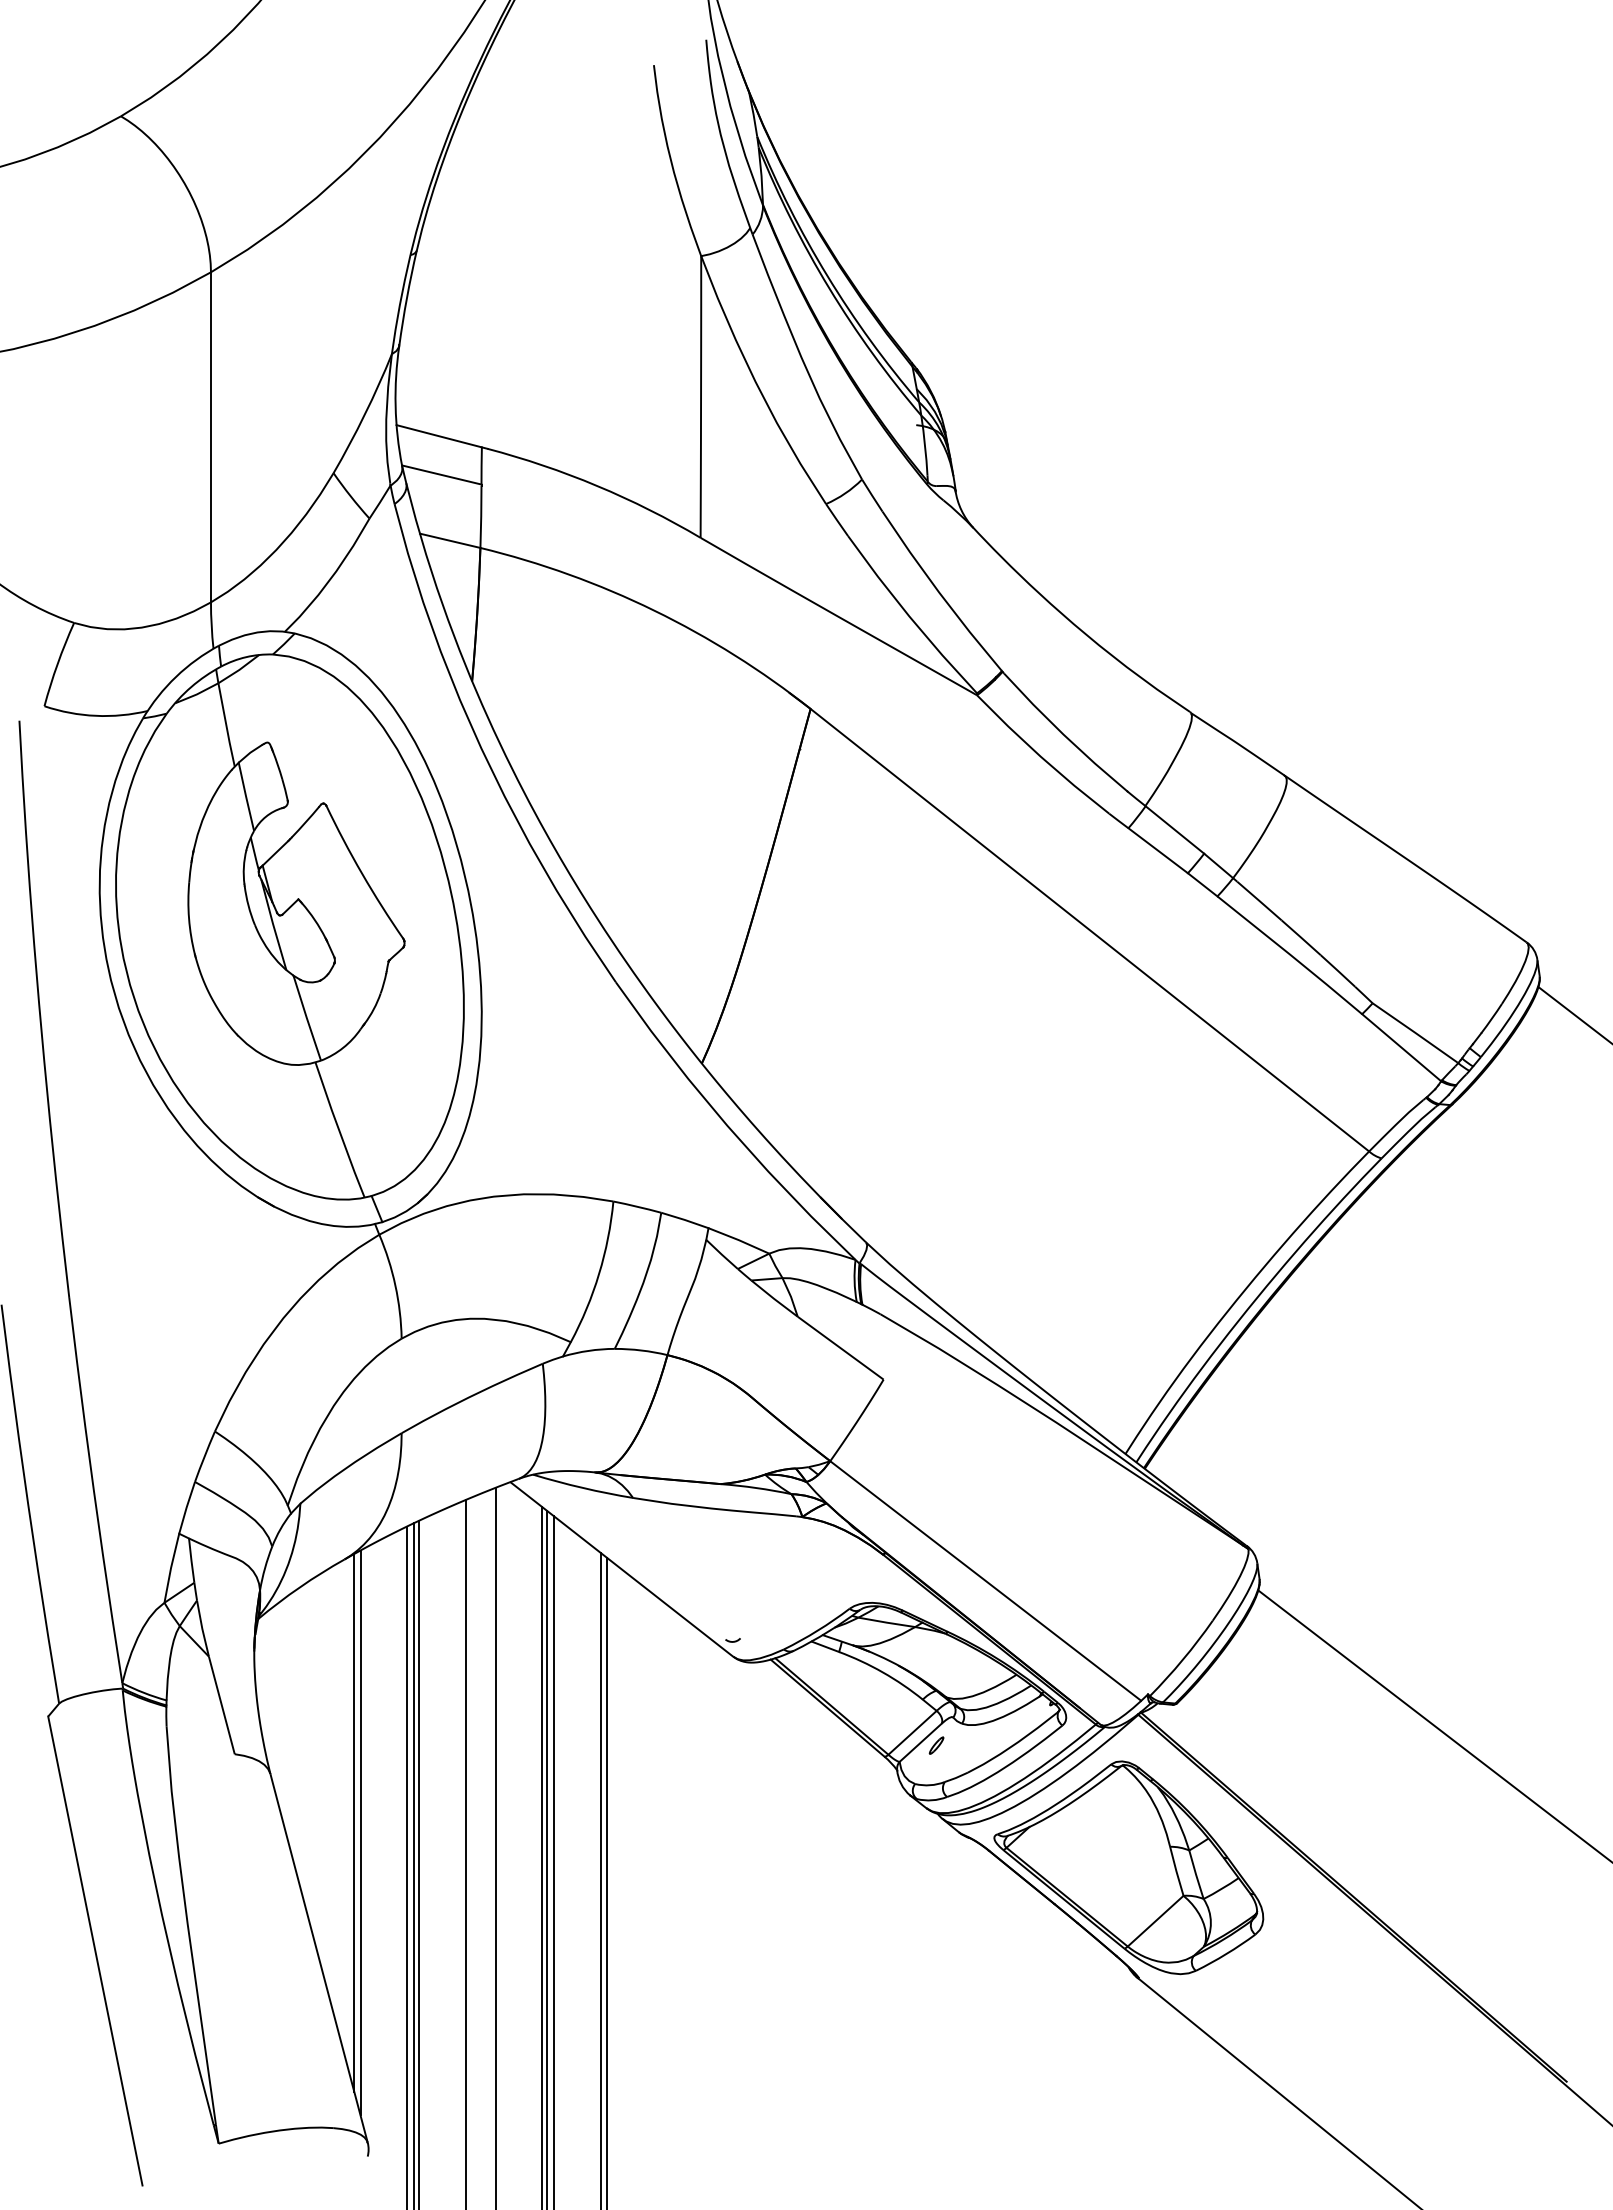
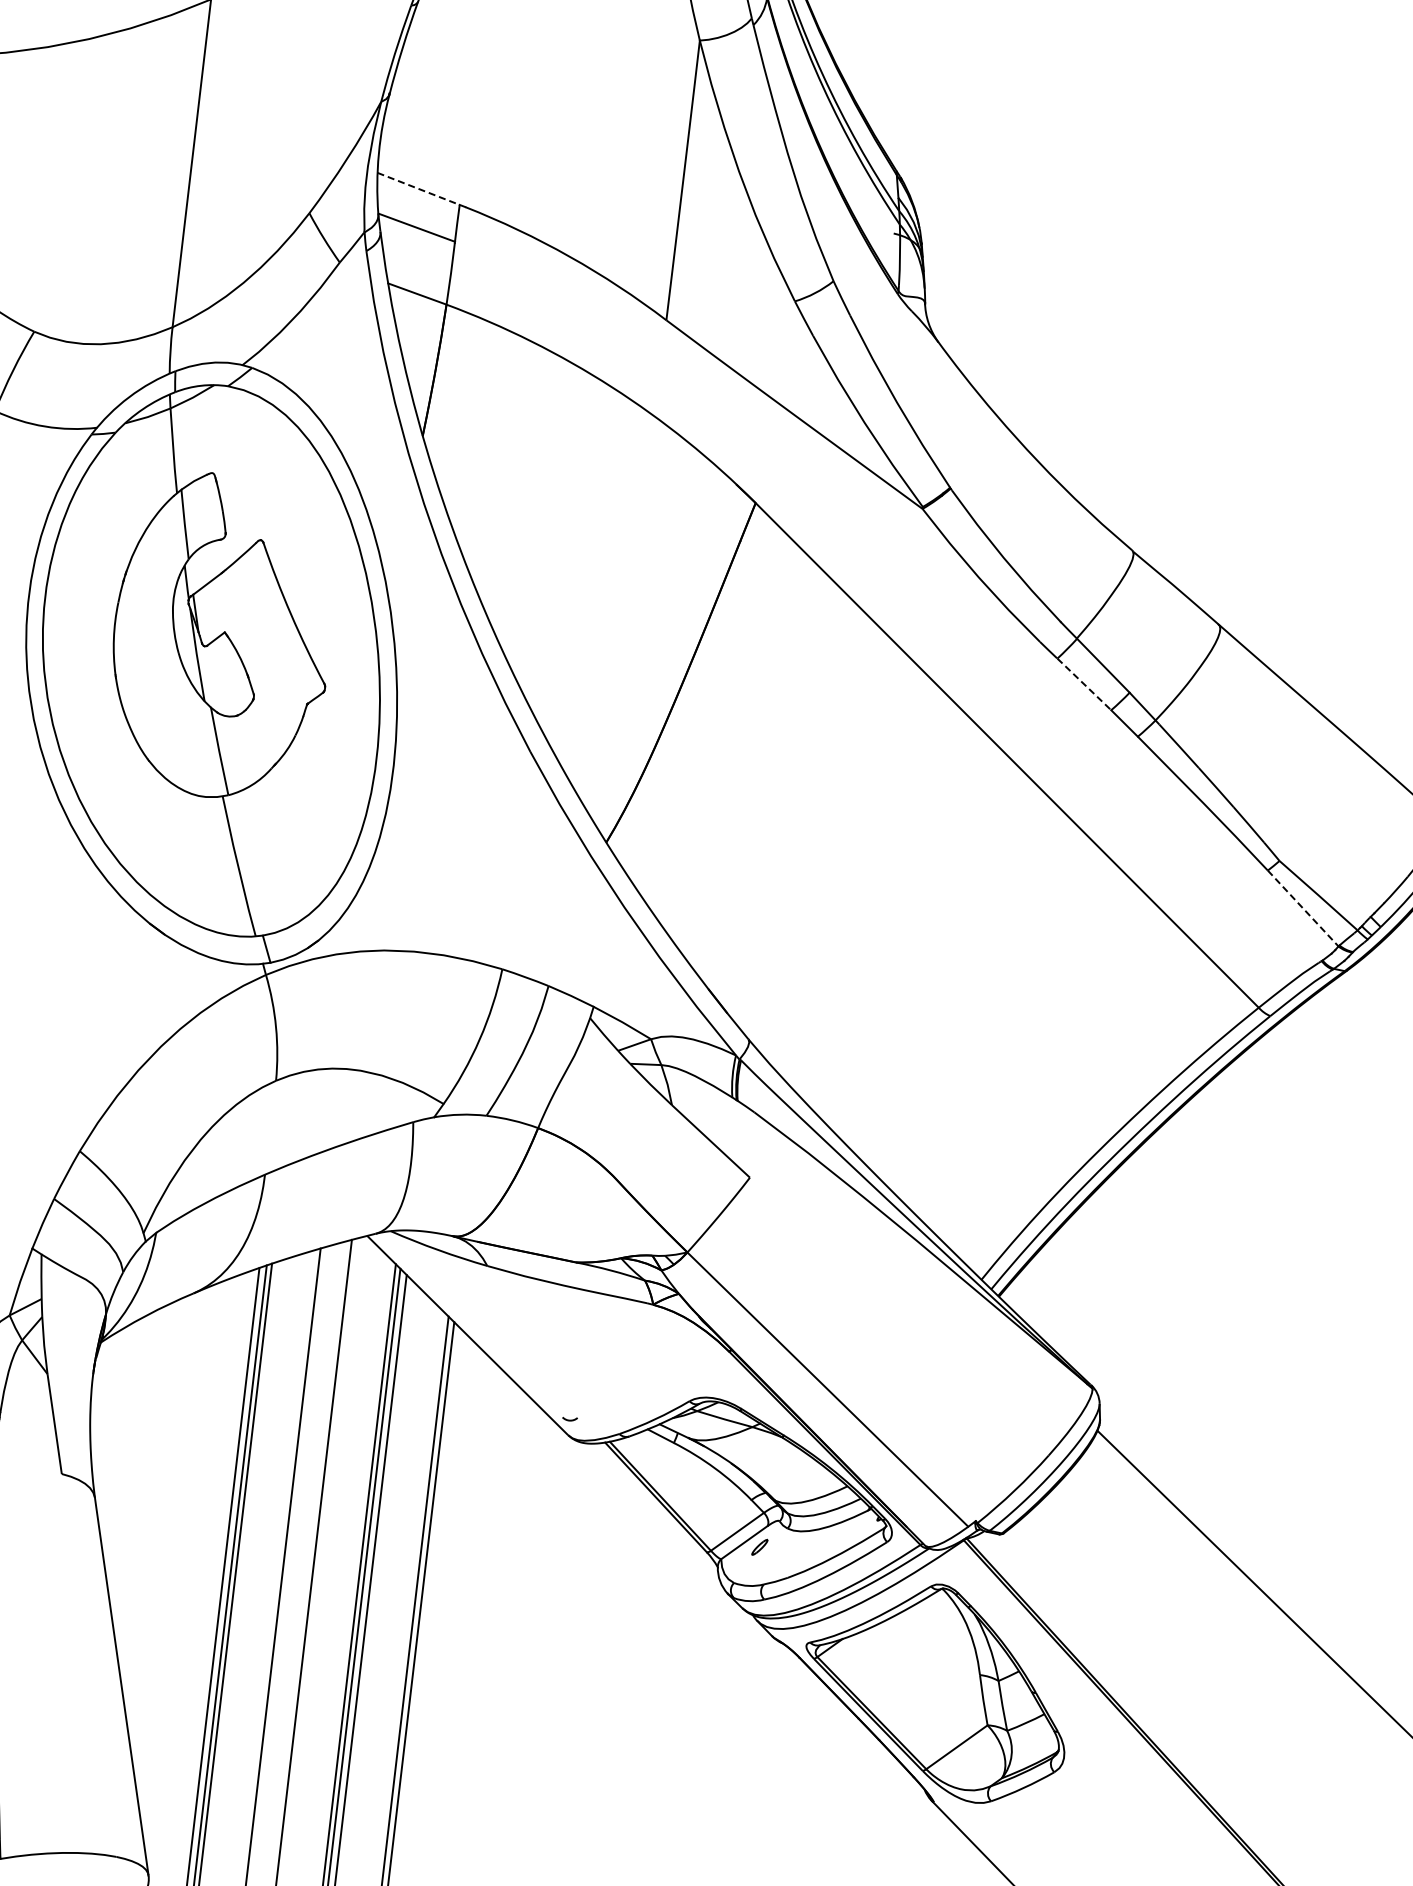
line: (439, 436) -> (418, 189), solid -> dashed
line: (1158, 851) -> (1084, 685), solid -> dashed
line: (1401, 1047) -> (1303, 908), solid -> dashed
line: (354, 1822) -> (172, 1555), removed
line: (360, 1832) -> (177, 1566), removed

